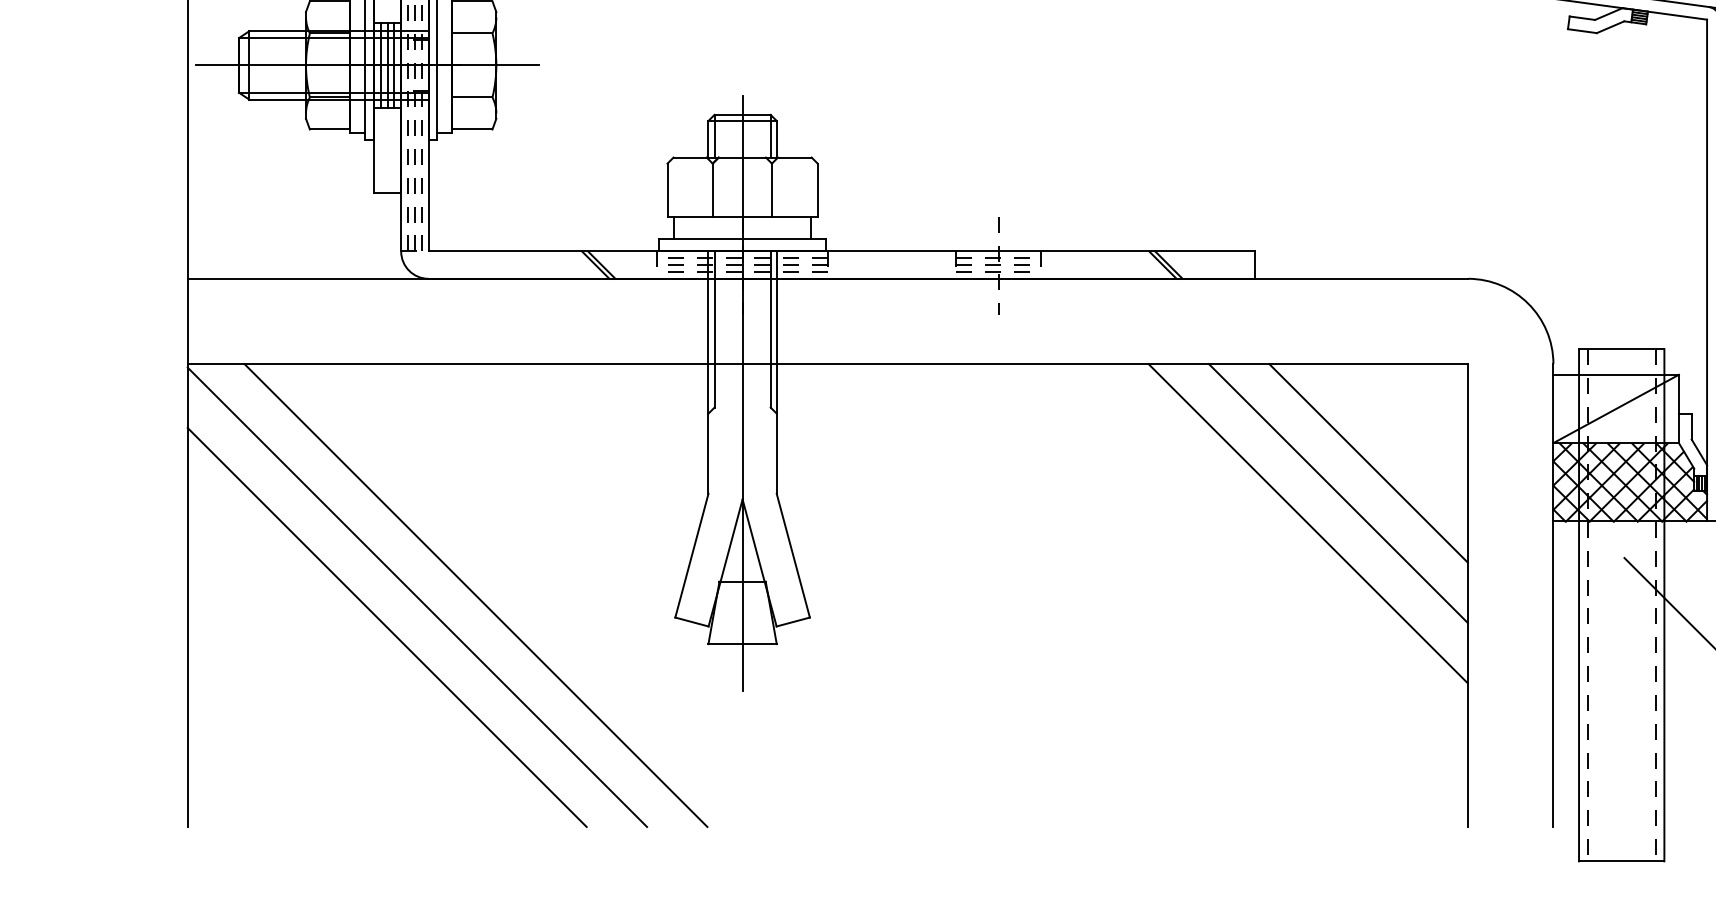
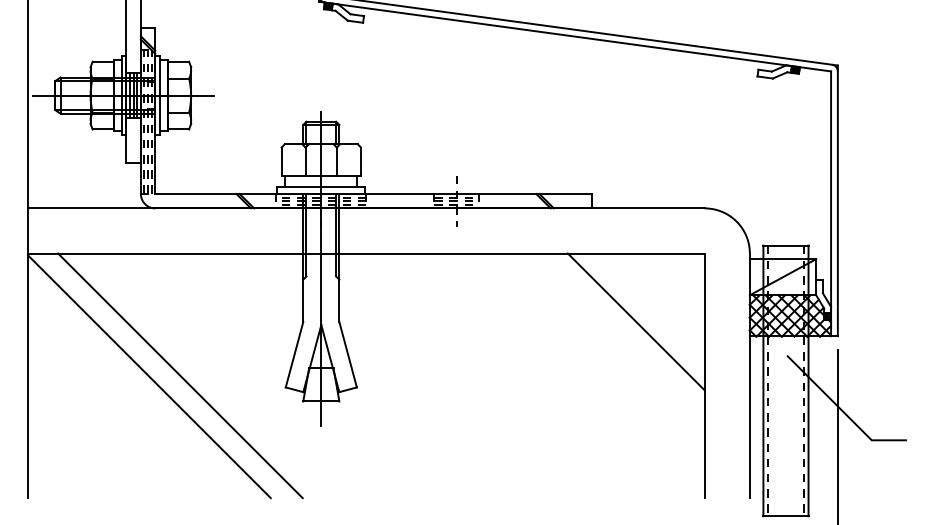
line: (1367, 462) -> (651, 305), removed
line: (1306, 523) -> (619, 337), removed
line: (387, 627) -> (133, 392), removed

